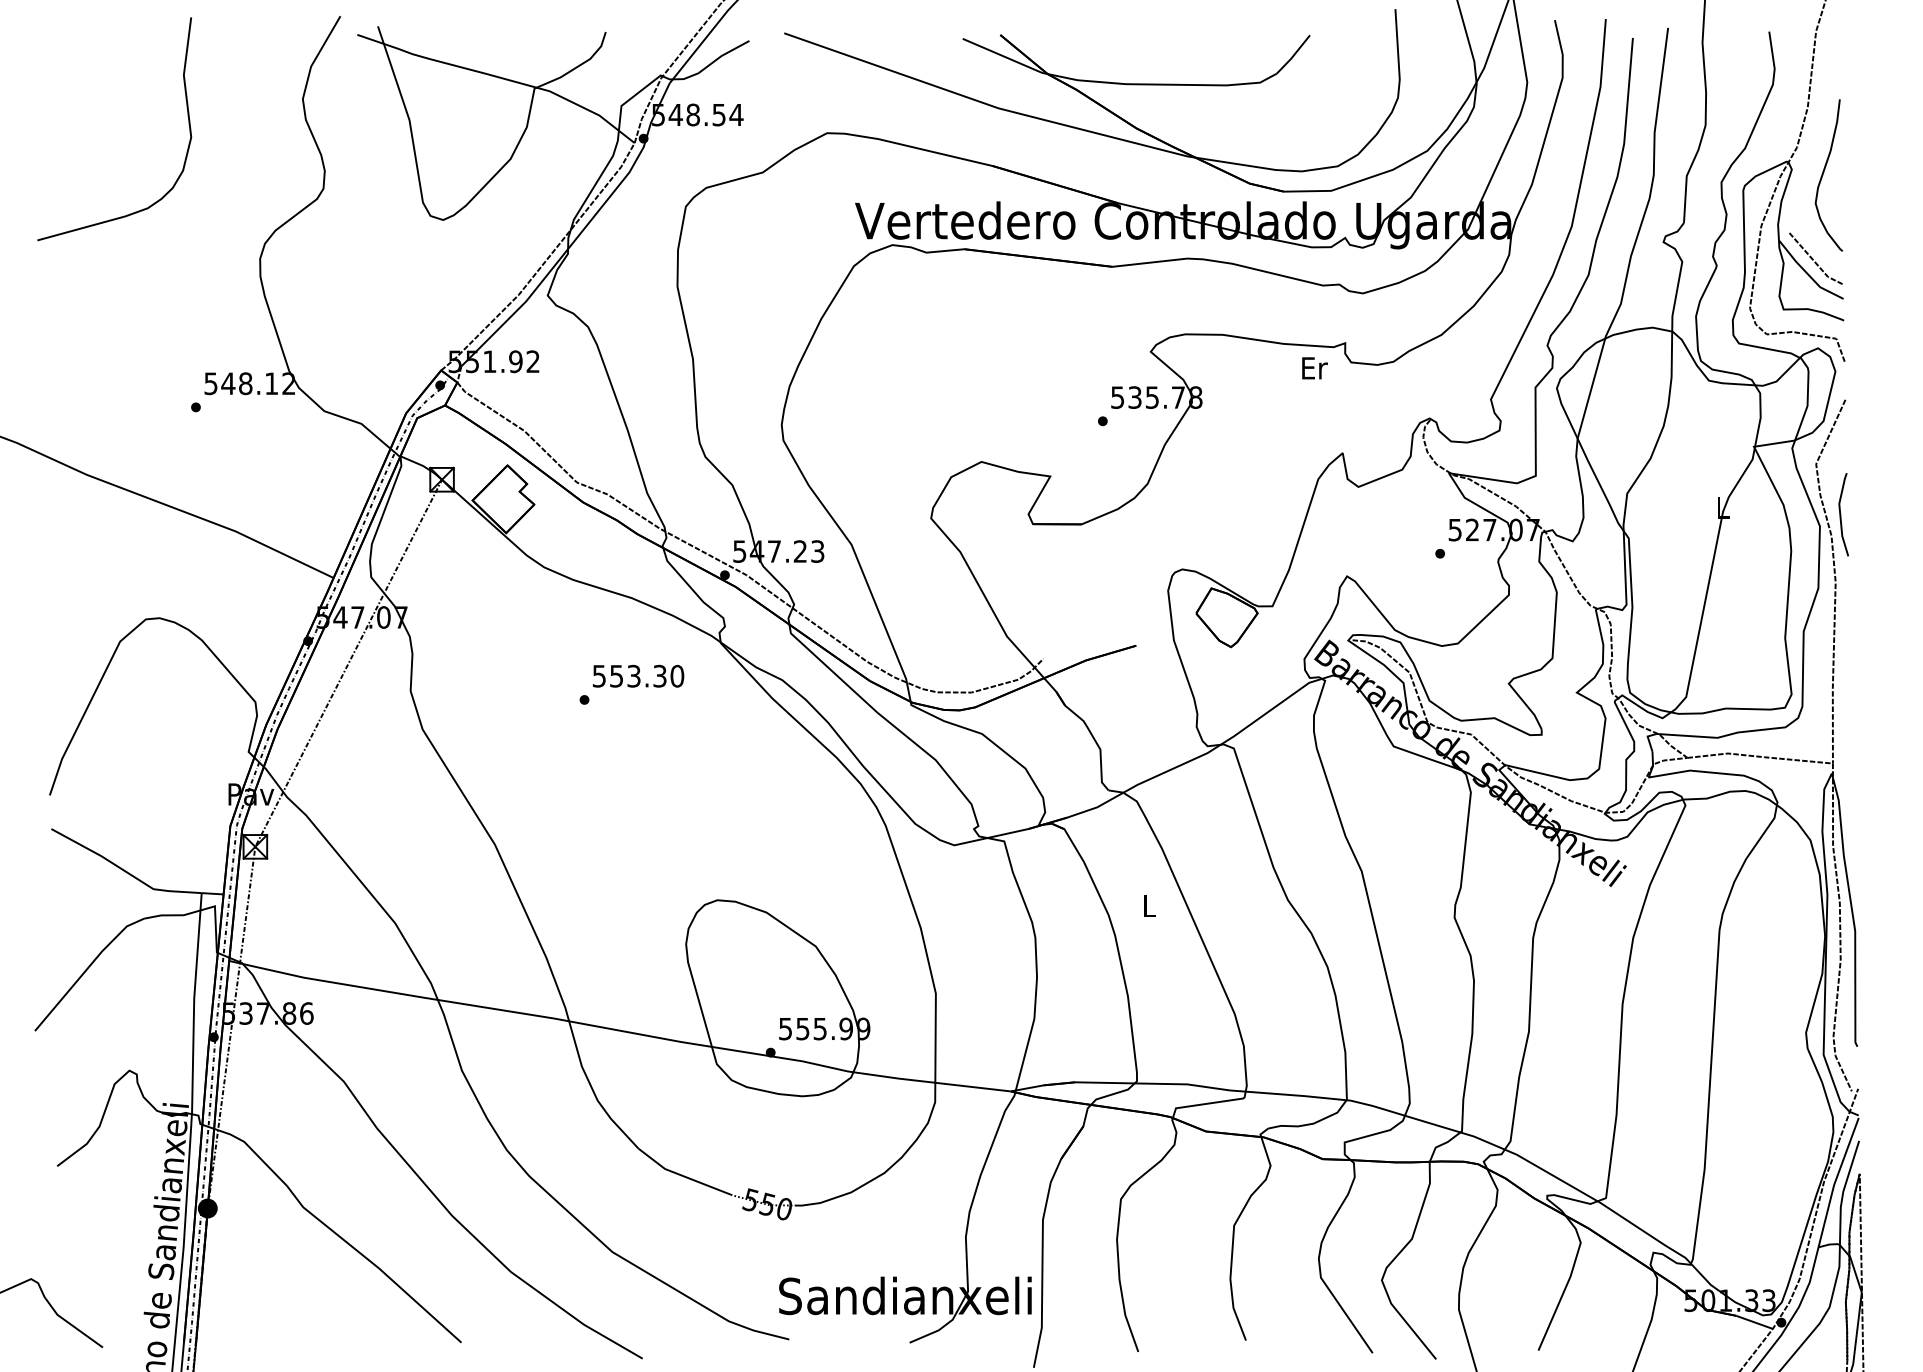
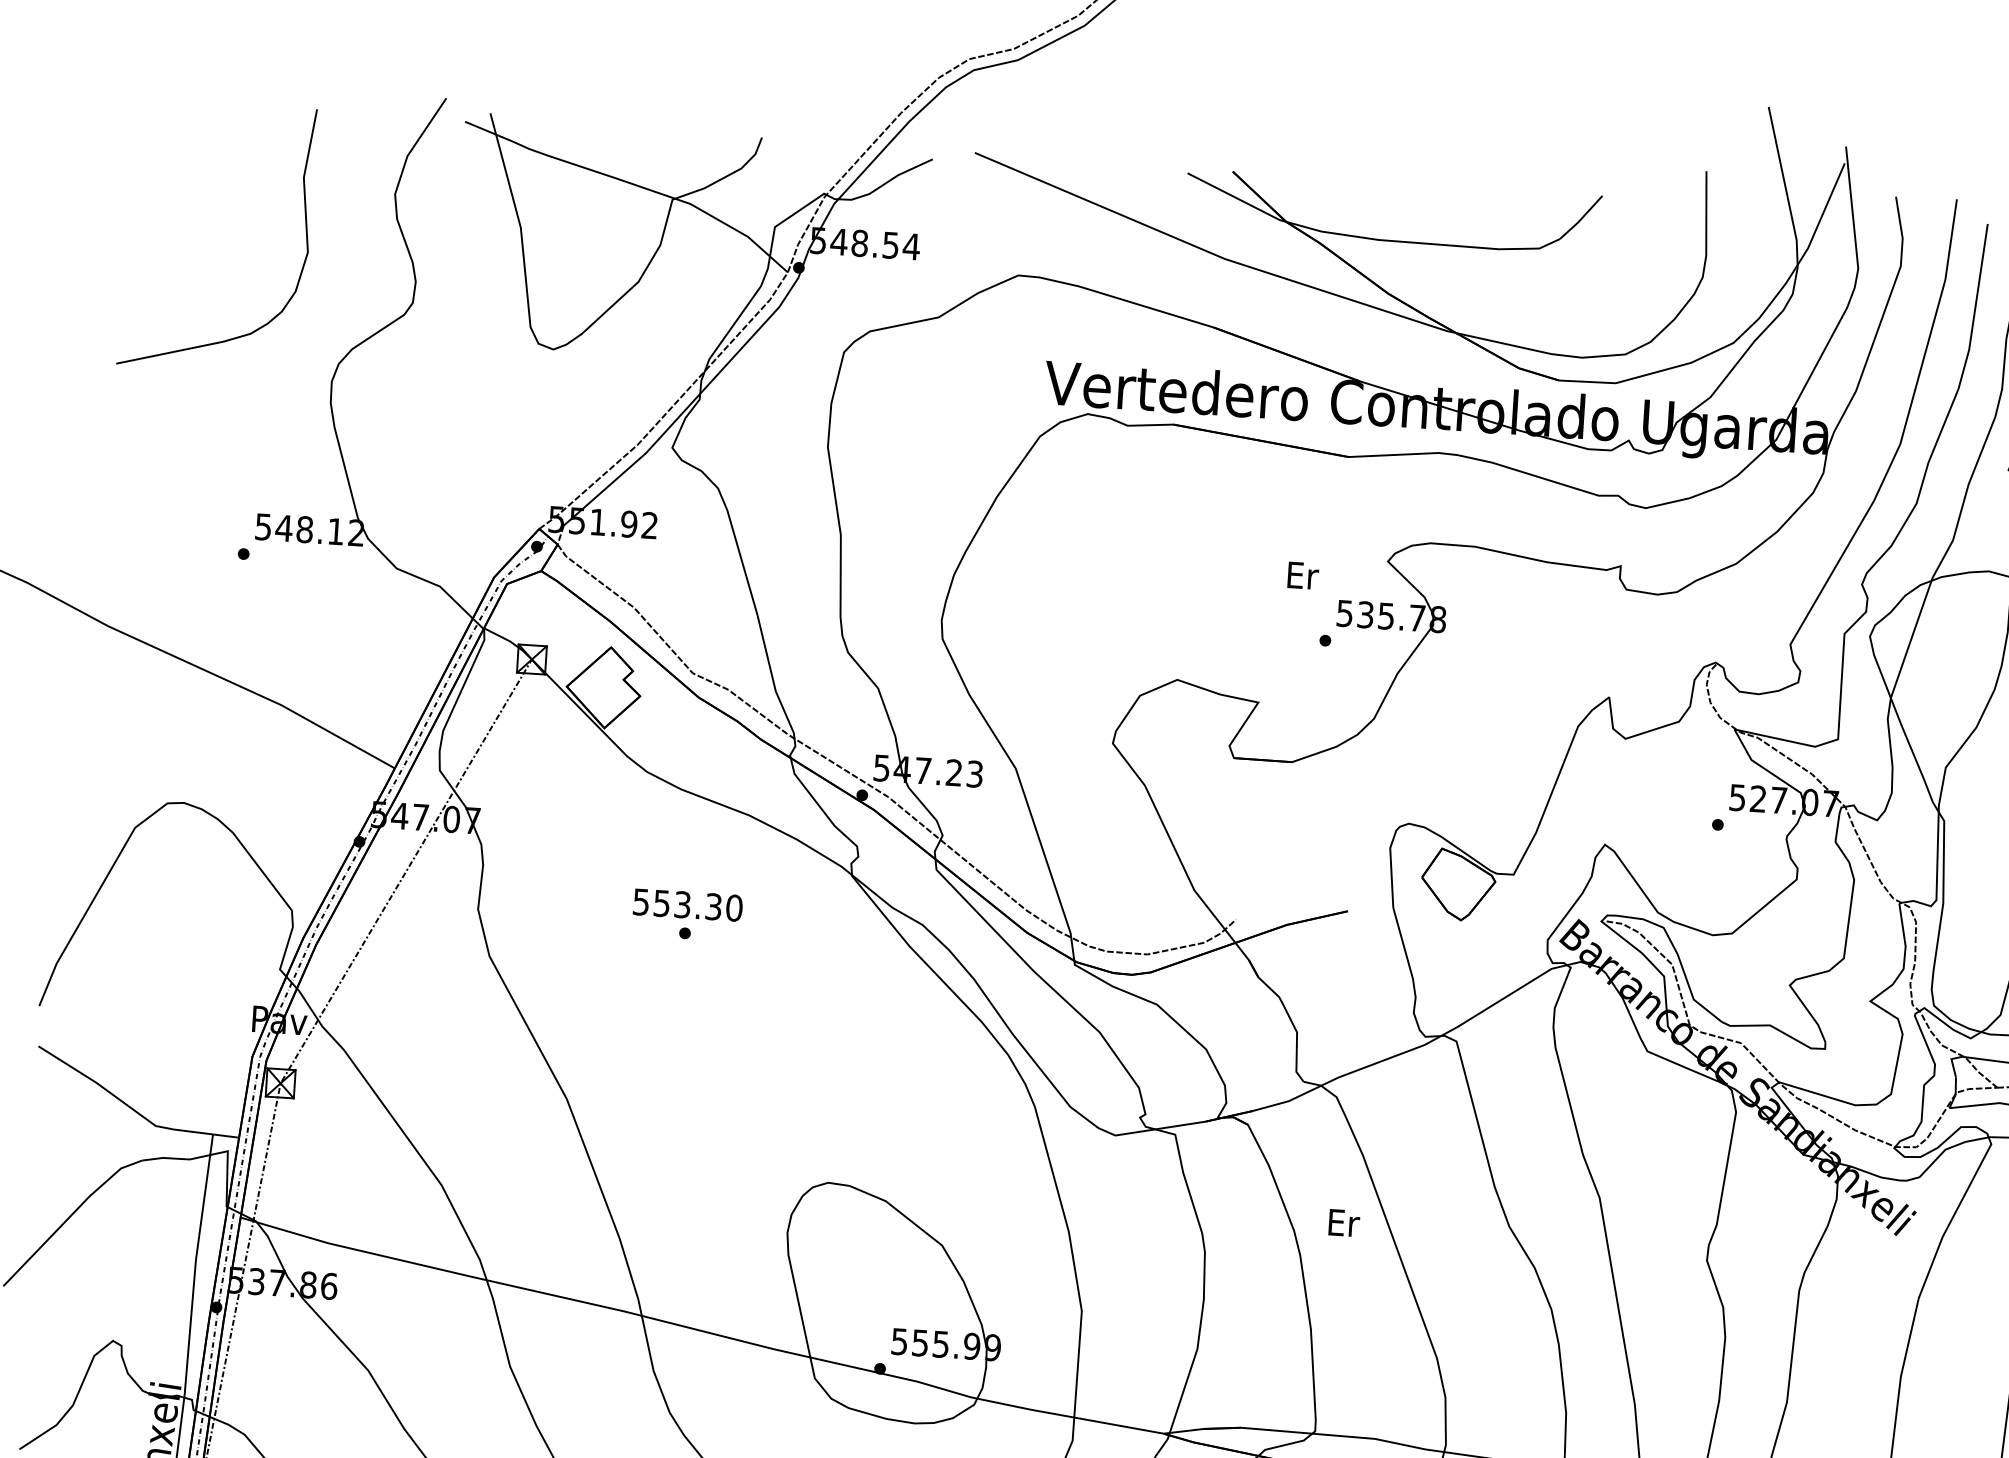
curve: (187, 116) -> (305, 227), moved
text: (1314, 368) -> (1302, 575), moved
text: (638, 675) -> (688, 904), moved
text: (1149, 906) -> (1343, 1223), L -> Er

